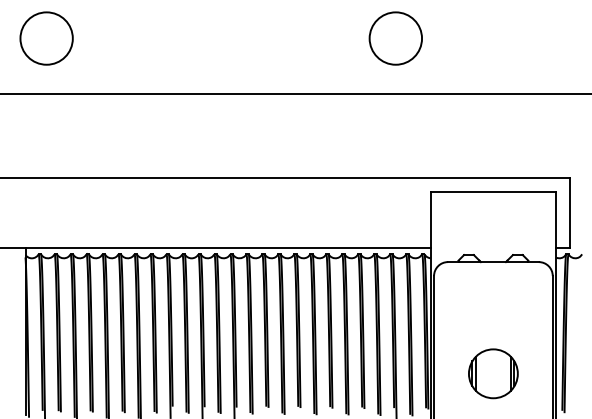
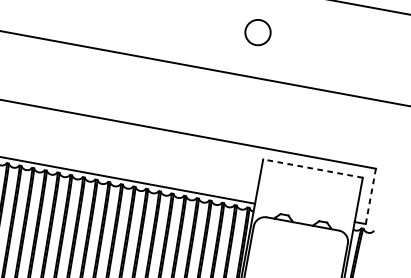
circle: (395, 38) -> (257, 32), size x0.6
line: (493, 192) -> (313, 168), solid -> dashed
line: (570, 213) -> (371, 196), solid -> dashed

